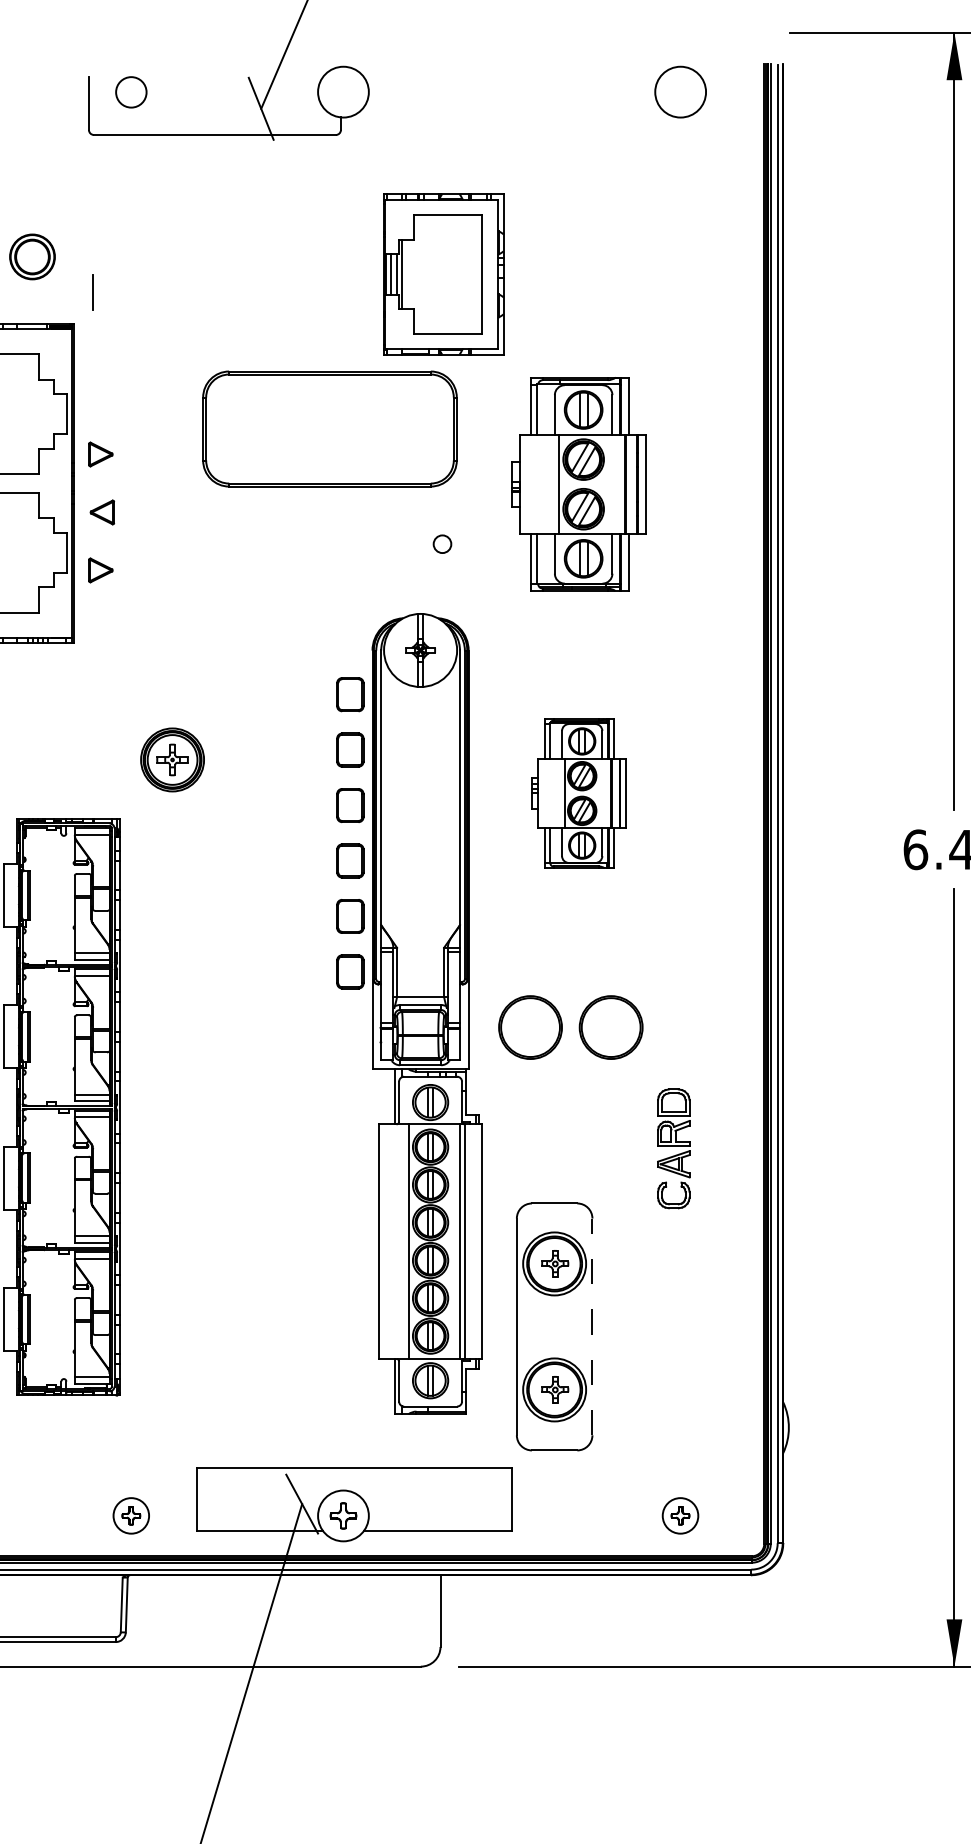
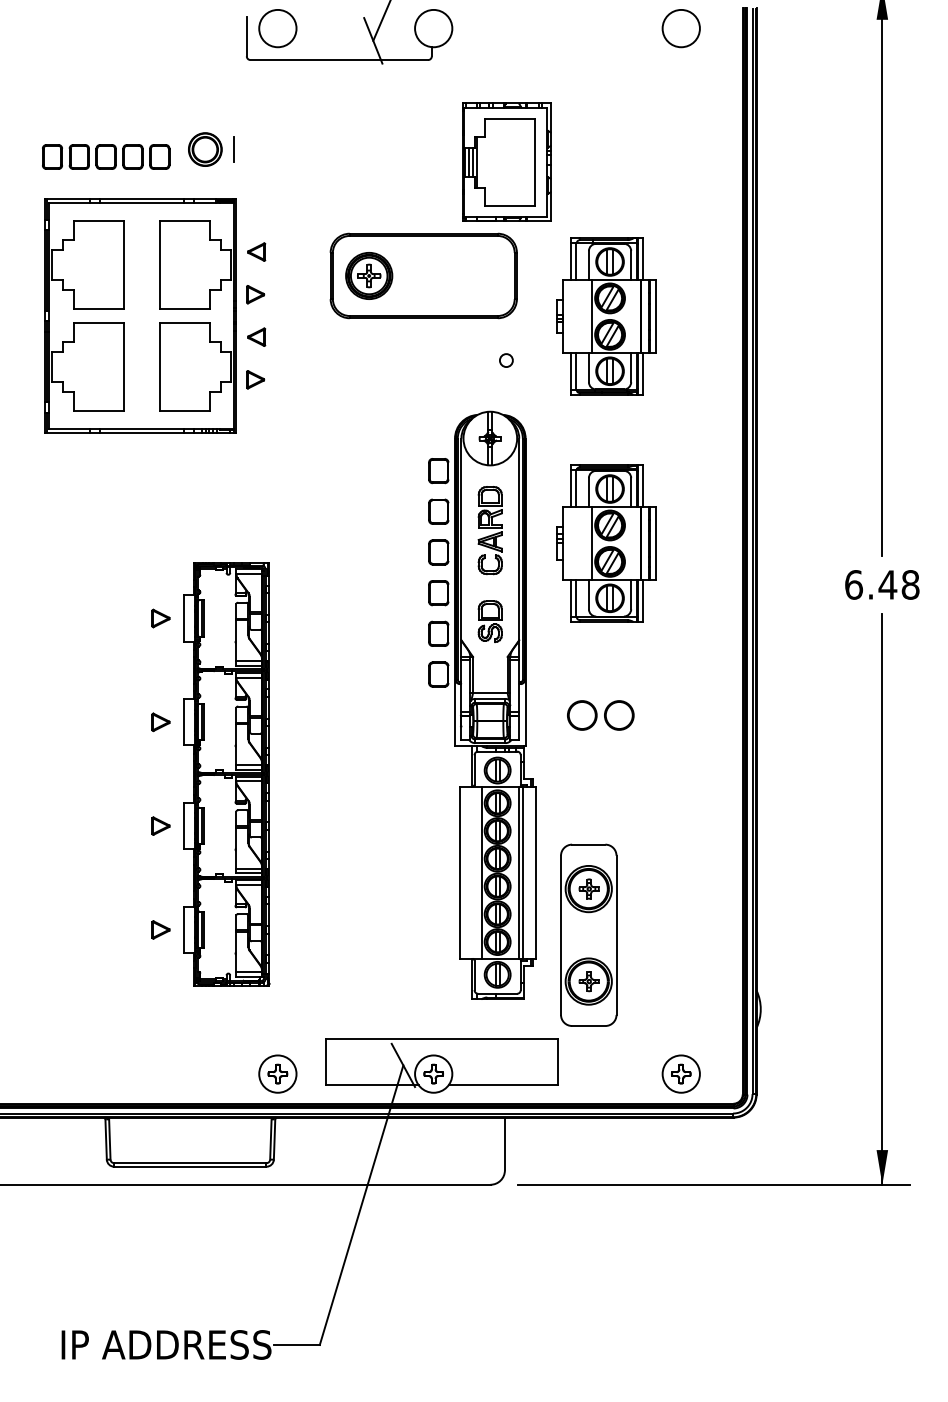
circle: (130, 92) -> (277, 28), size x1.67
line: (91, 292) -> (233, 149), moved
part: (102, 395) -> (256, 251), added
part: (172, 759) -> (369, 275), moved
part: (578, 793) -> (606, 543), size x1.43
part: (419, 899) -> (489, 621), added
part: (570, 1027) -> (600, 715), size x0.62
part: (672, 1148) -> (489, 530), moved
line: (592, 1327) -> (616, 935), dashed -> solid
part: (130, 1515) -> (277, 1073), size x1.43
part: (679, 1515) -> (680, 1073), size x1.43

